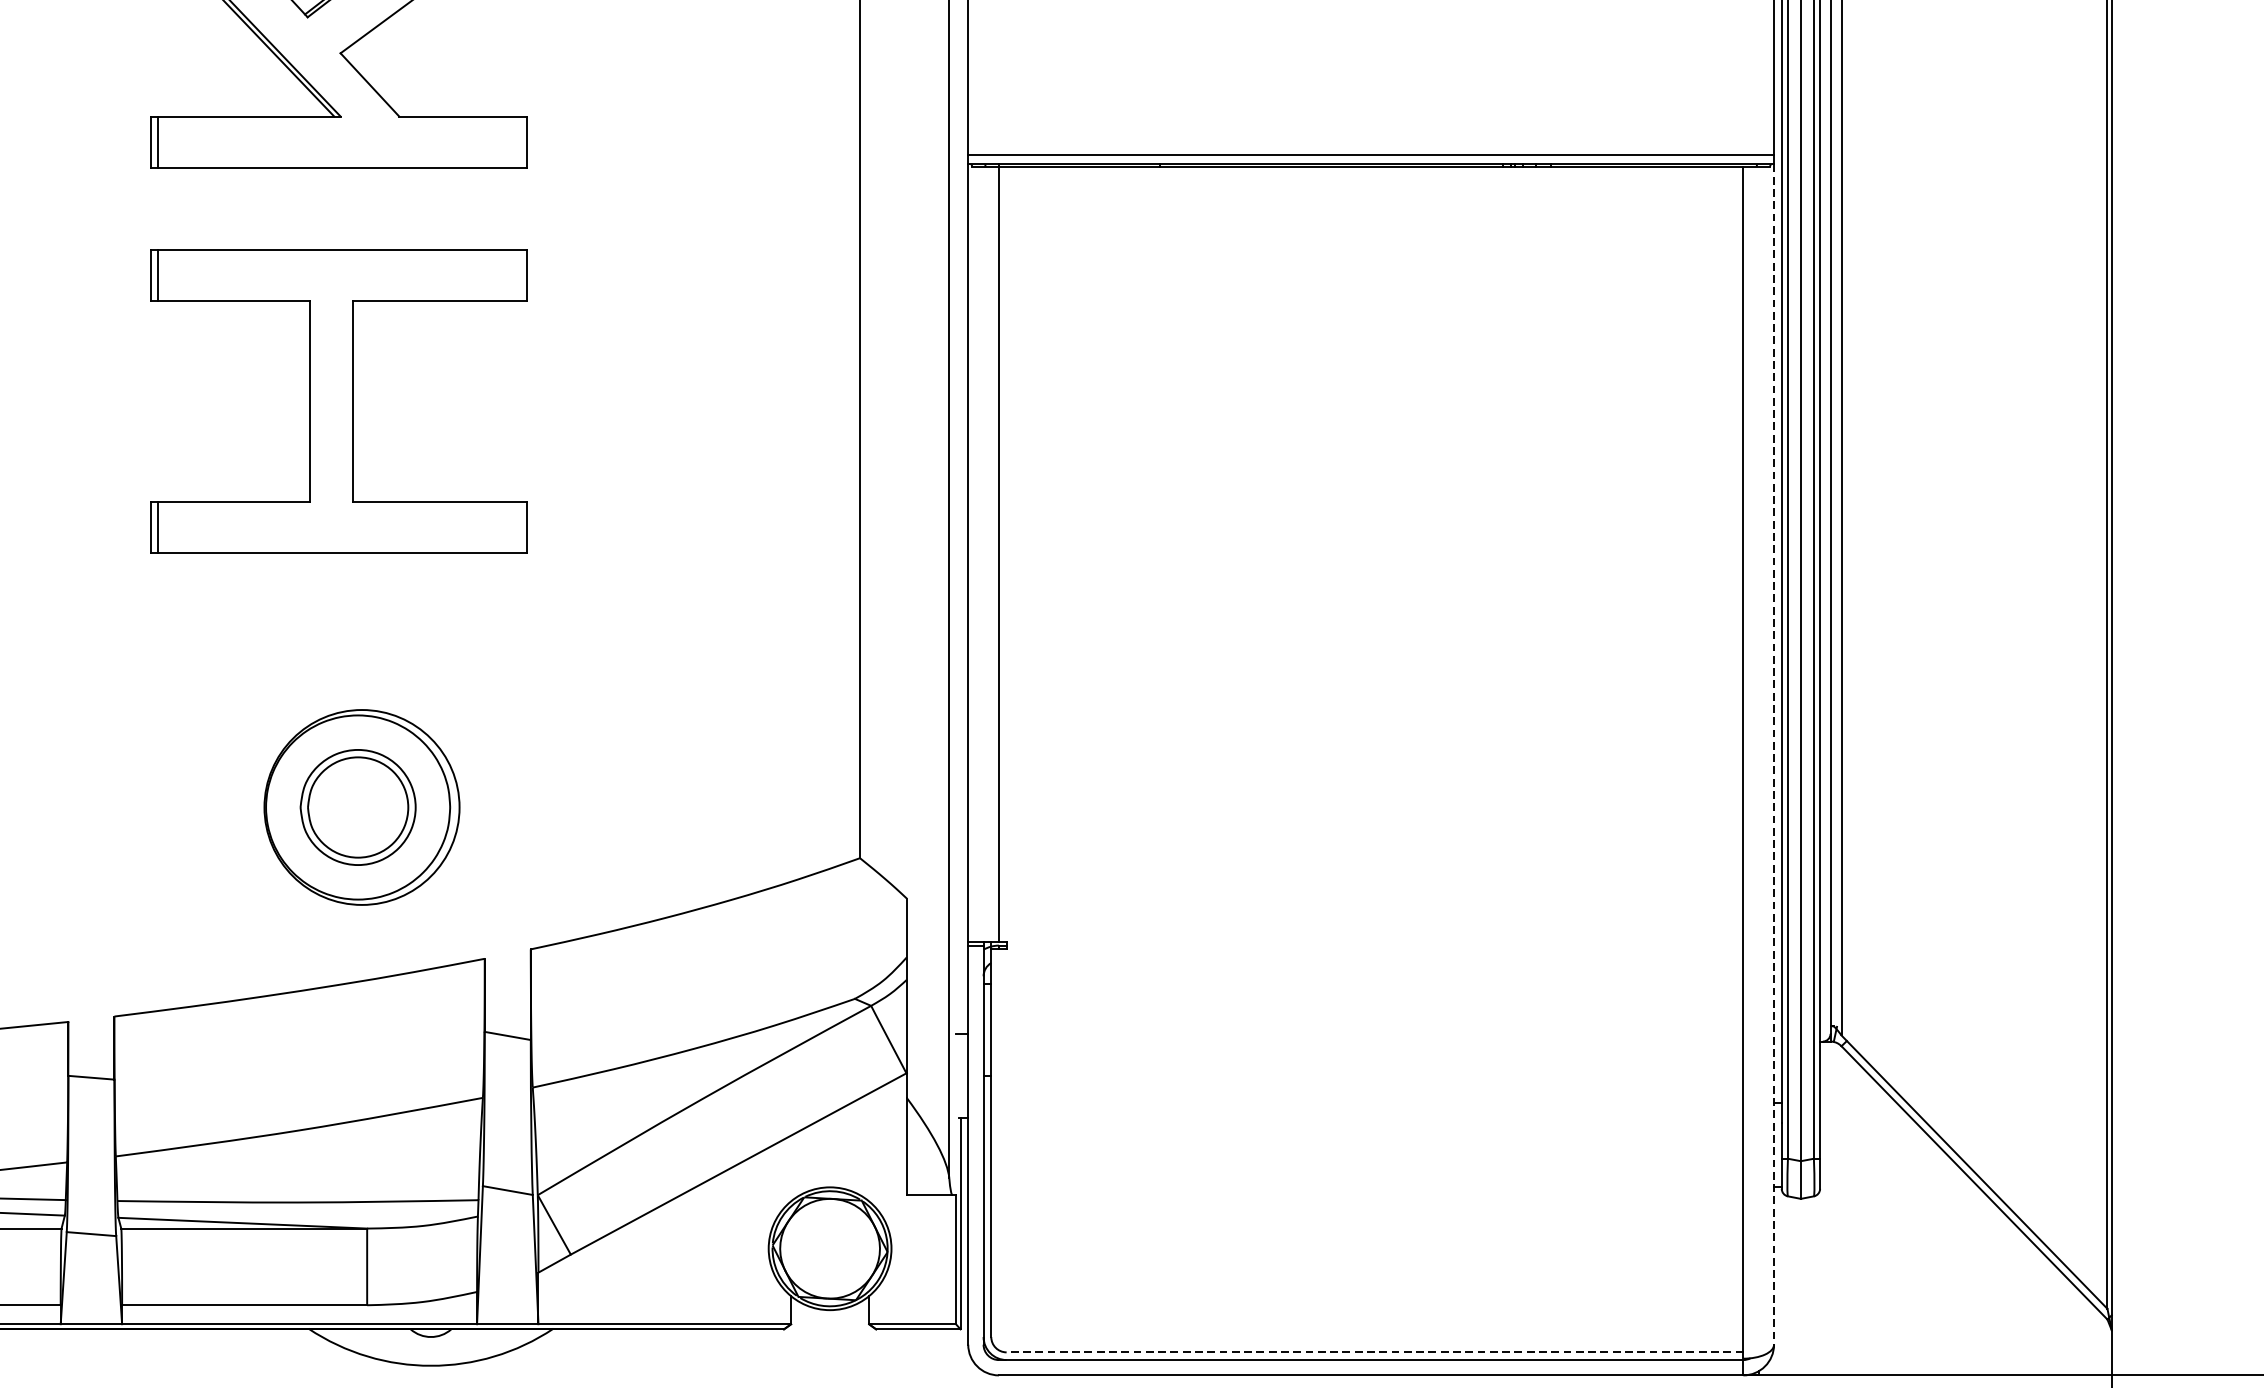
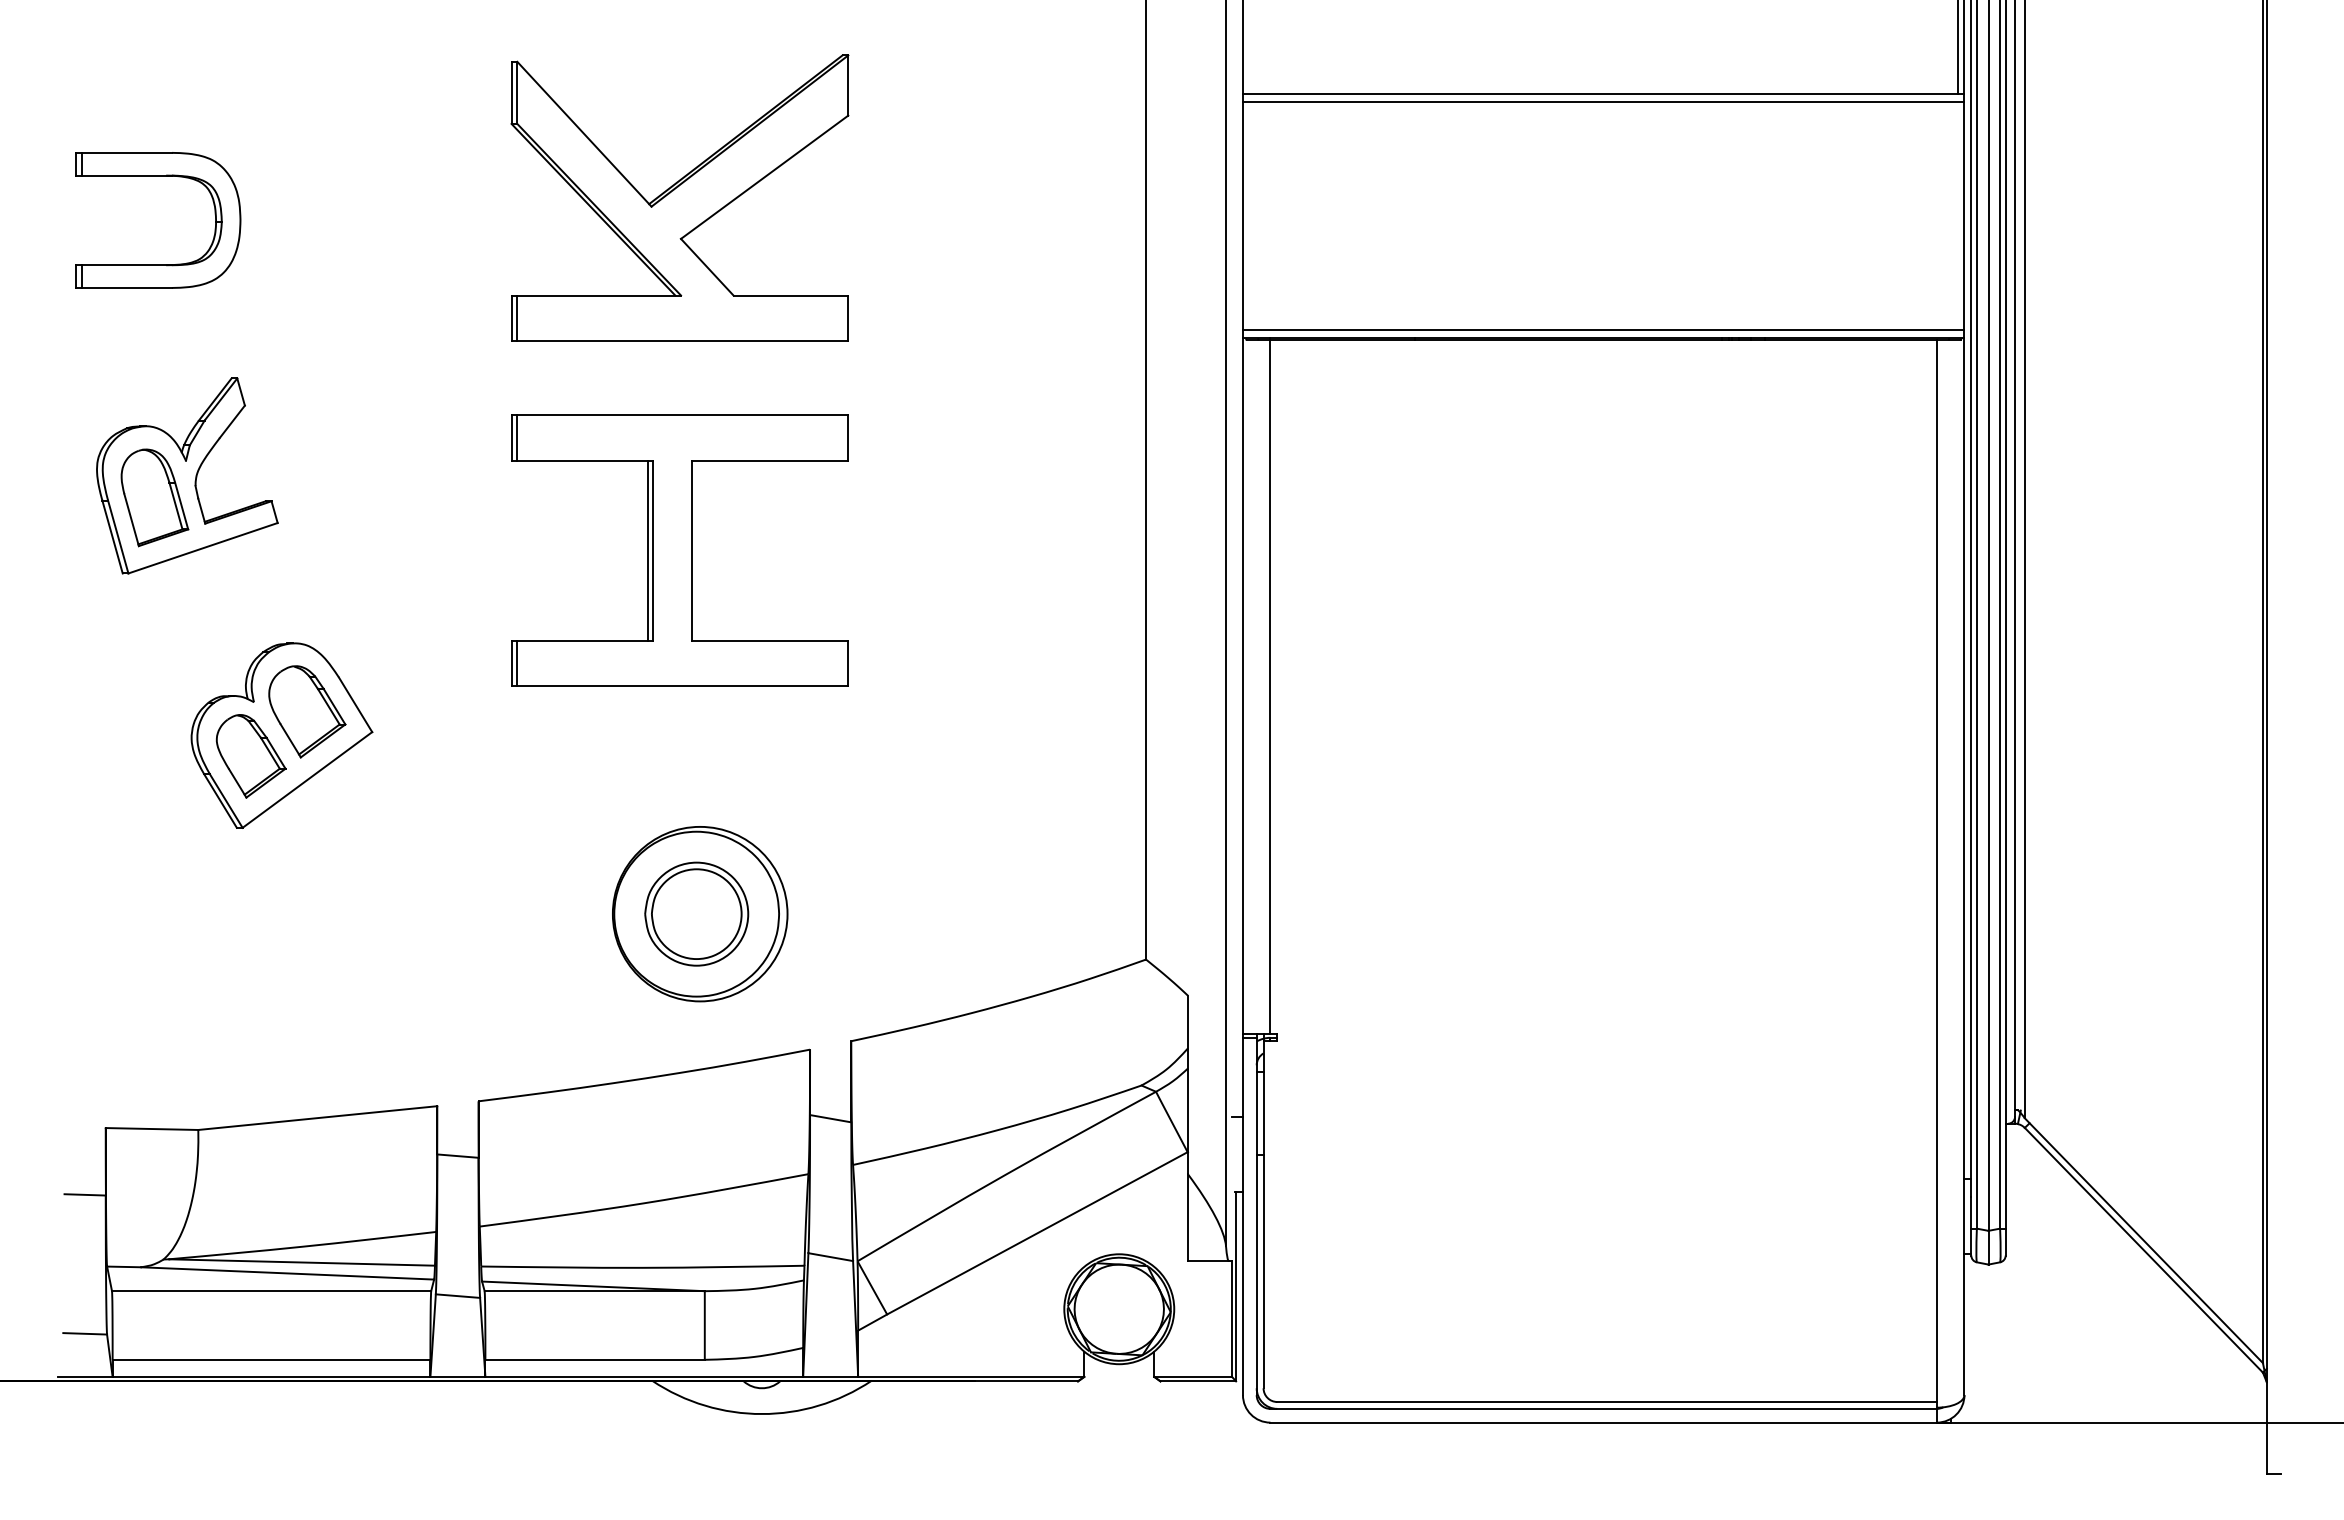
line: (303, 401) -> (647, 550), added
line: (1774, 755) -> (1964, 867), dashed -> solid
line: (1375, 1352) -> (1607, 1402), dashed -> solid

